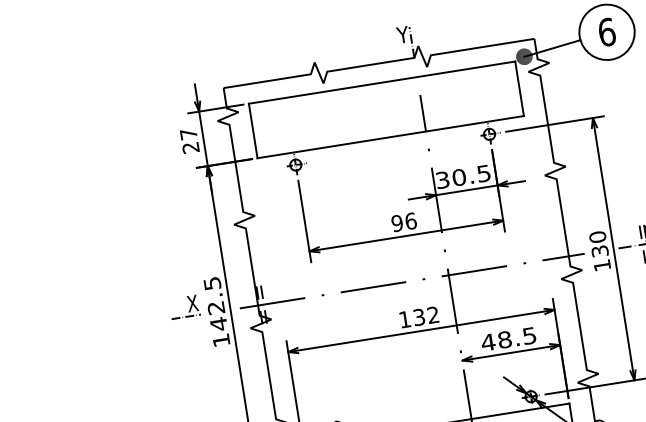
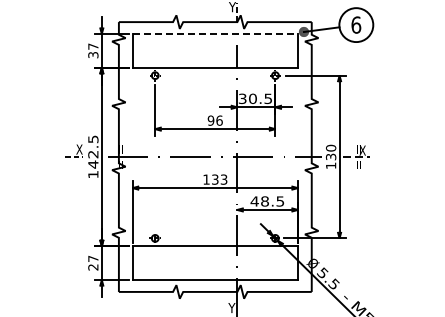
line: (382, 83) -> (215, 34), solid -> dashed
text: (191, 148) -> (93, 55), 27 -> 37
text: (432, 315) -> (223, 179), 132 -> 133

